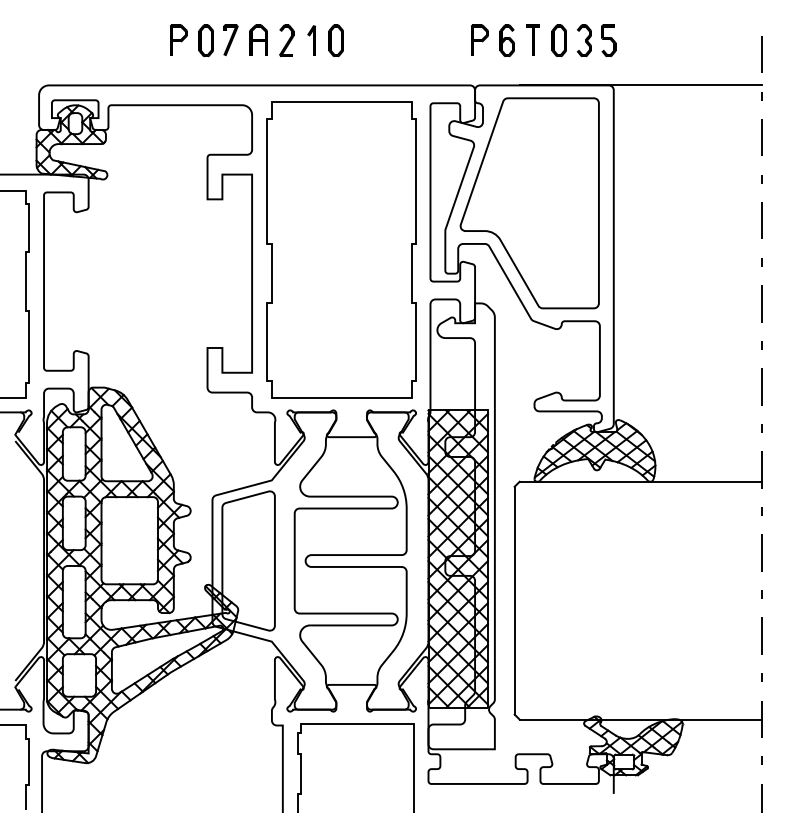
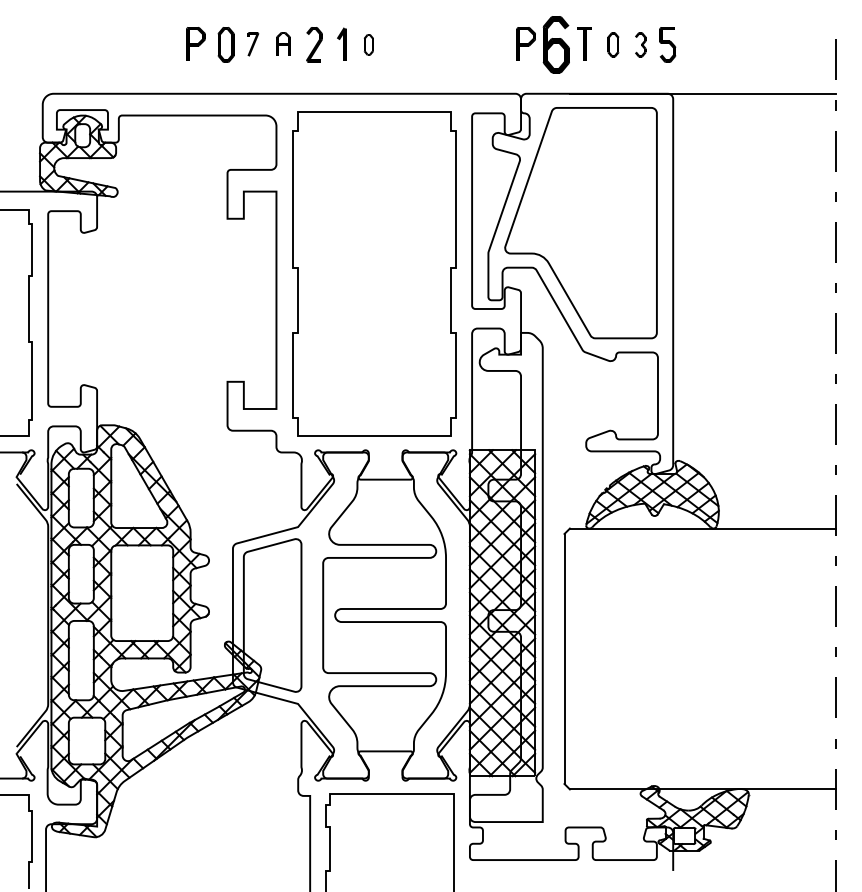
part: (258, 39) -> (283, 43), size x0.7
part: (231, 40) -> (253, 44), size x0.7
part: (336, 40) -> (368, 44), size x0.6
part: (507, 40) -> (556, 44), size x1.6
part: (559, 40) -> (613, 44), size x0.7
part: (583, 40) -> (640, 44), size x0.7

